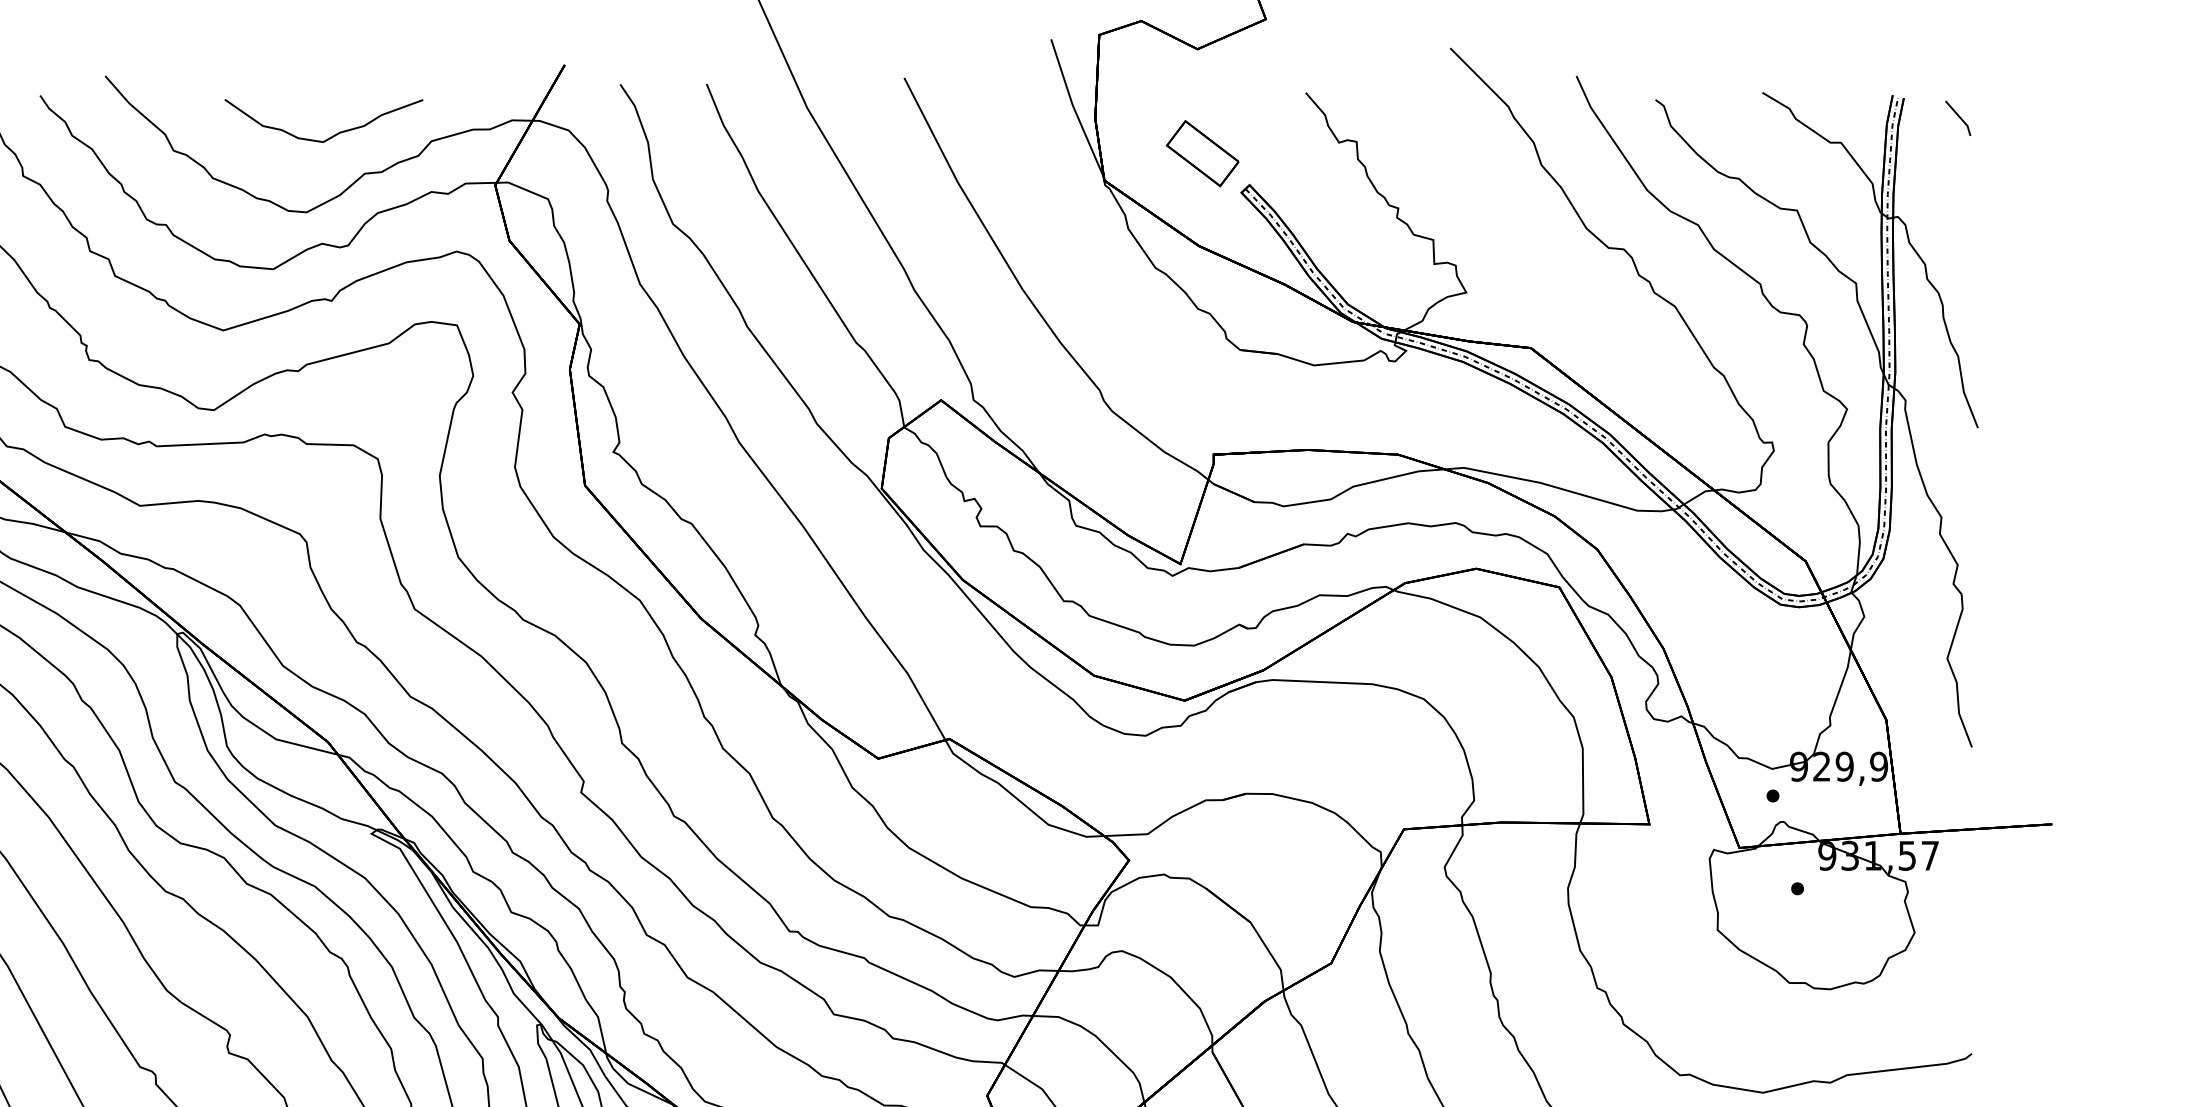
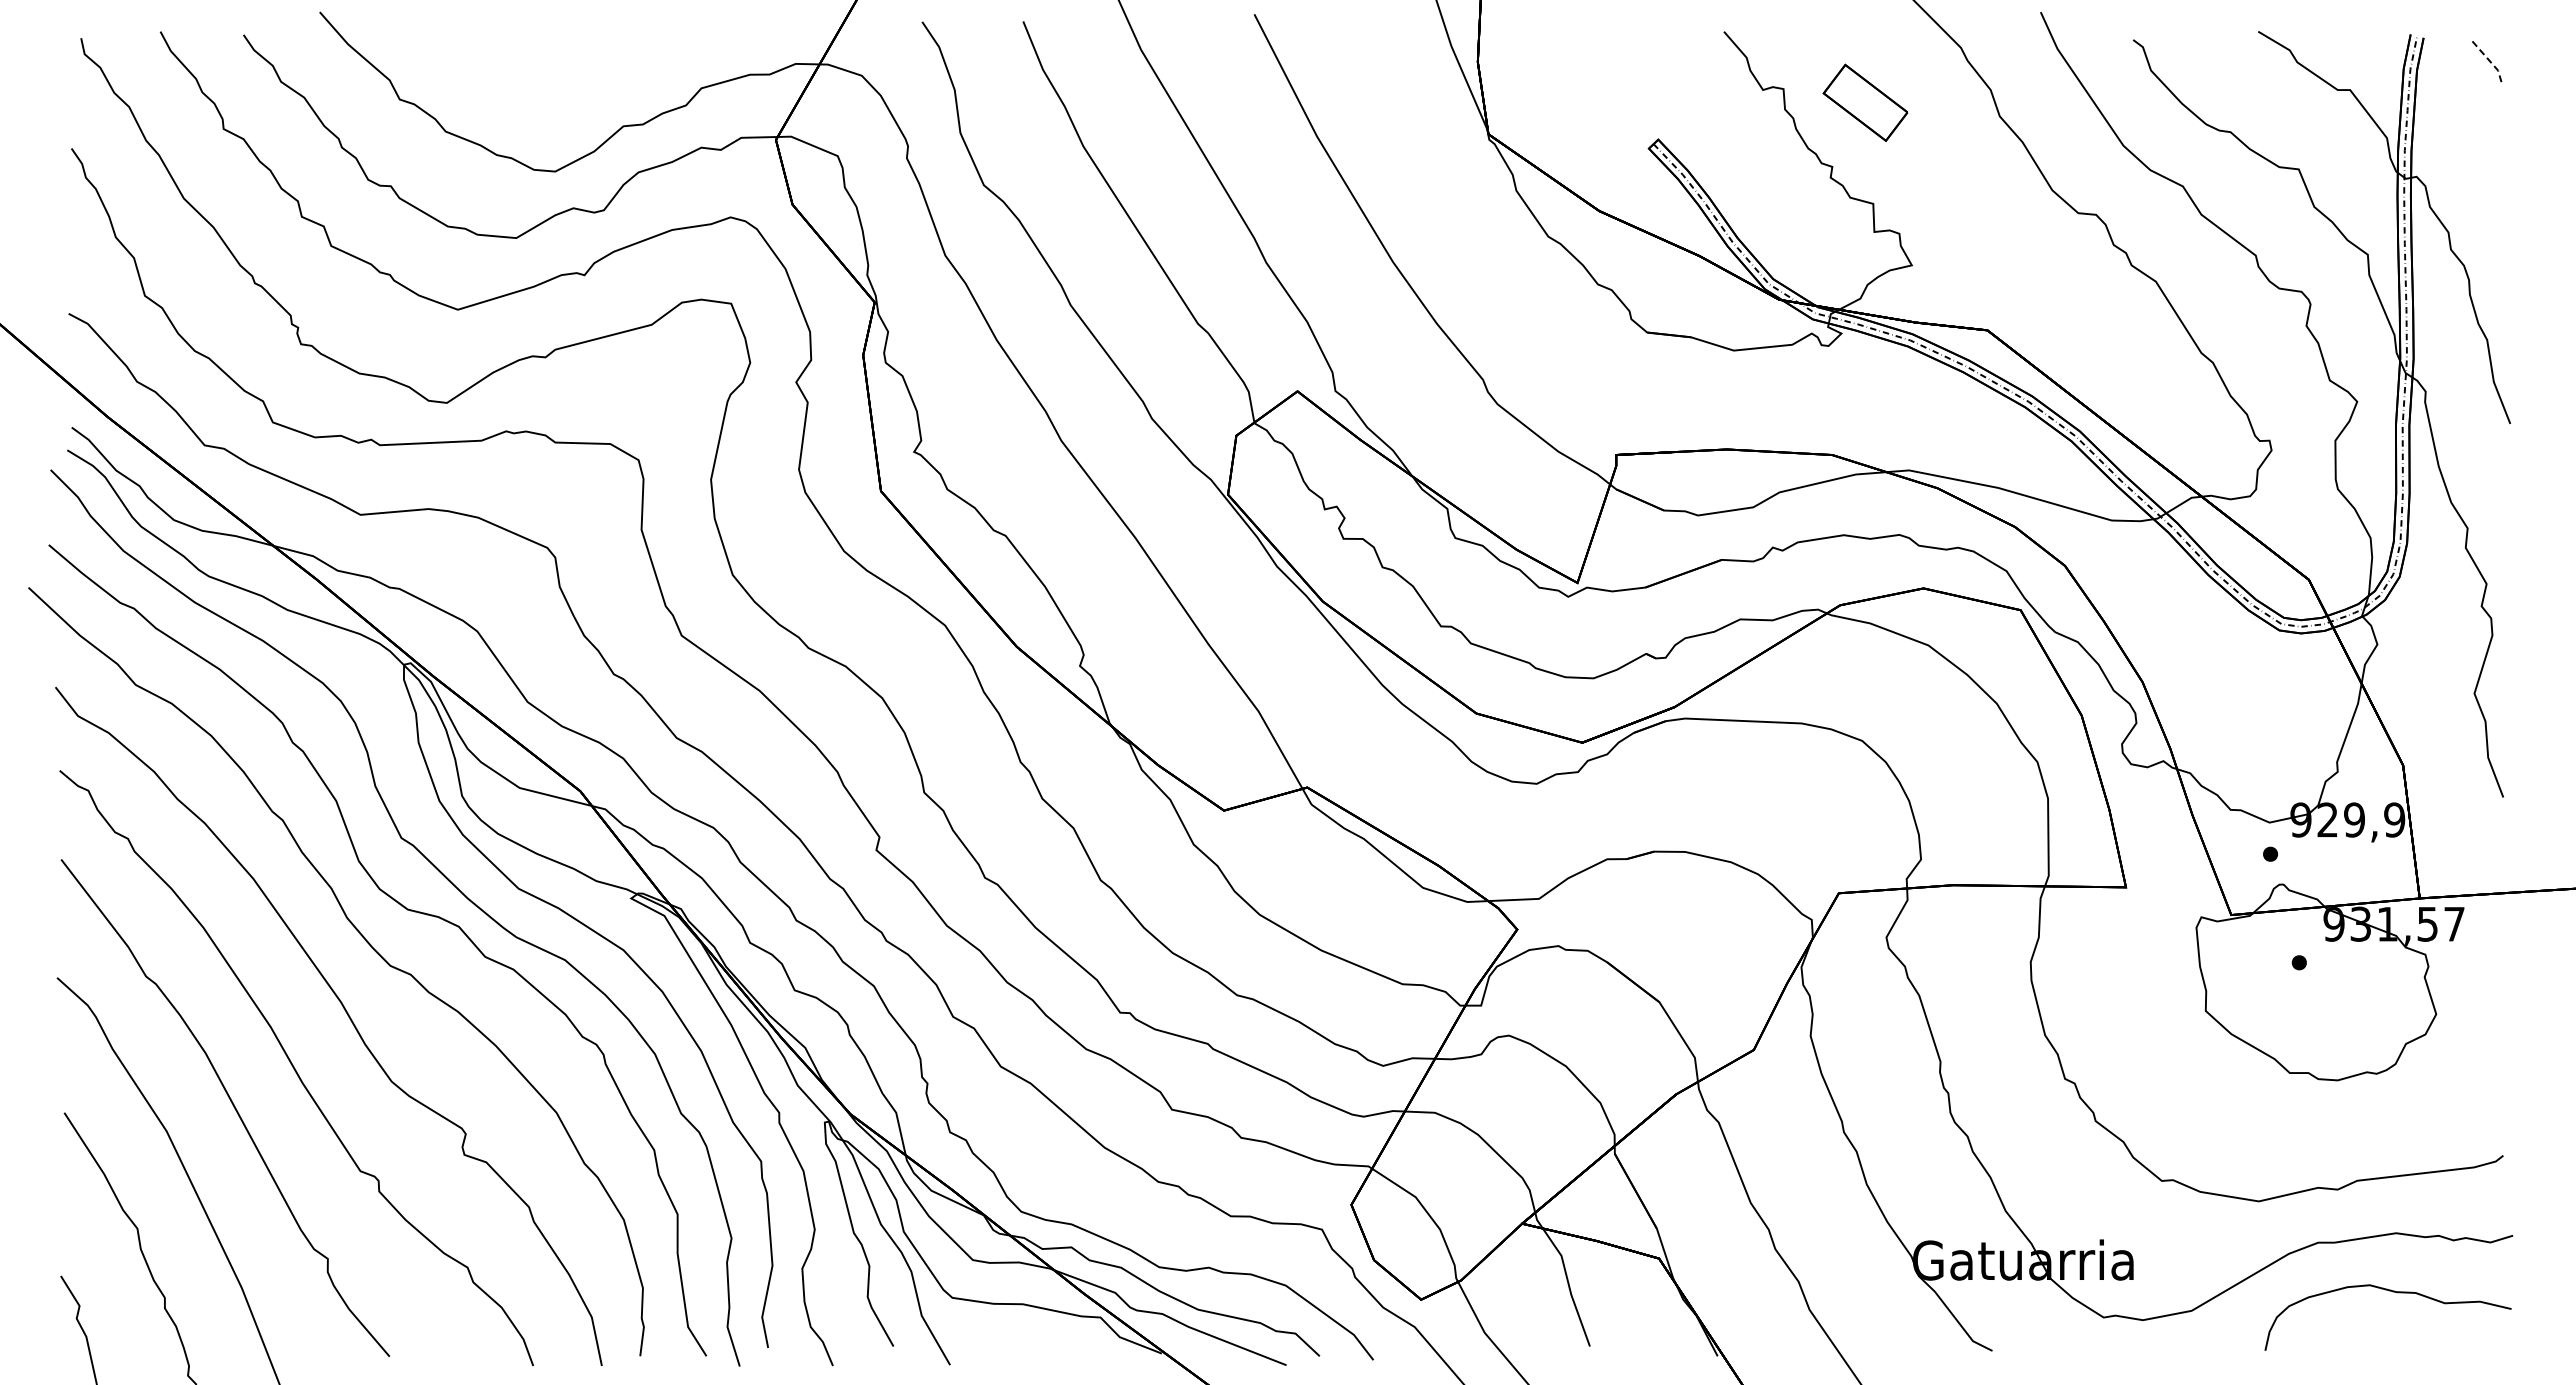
line: (1961, 118) -> (2490, 61), solid -> dashed
curve: (331, 136) -> (584, 82), removed
part: (1202, 153) -> (1865, 102), moved

